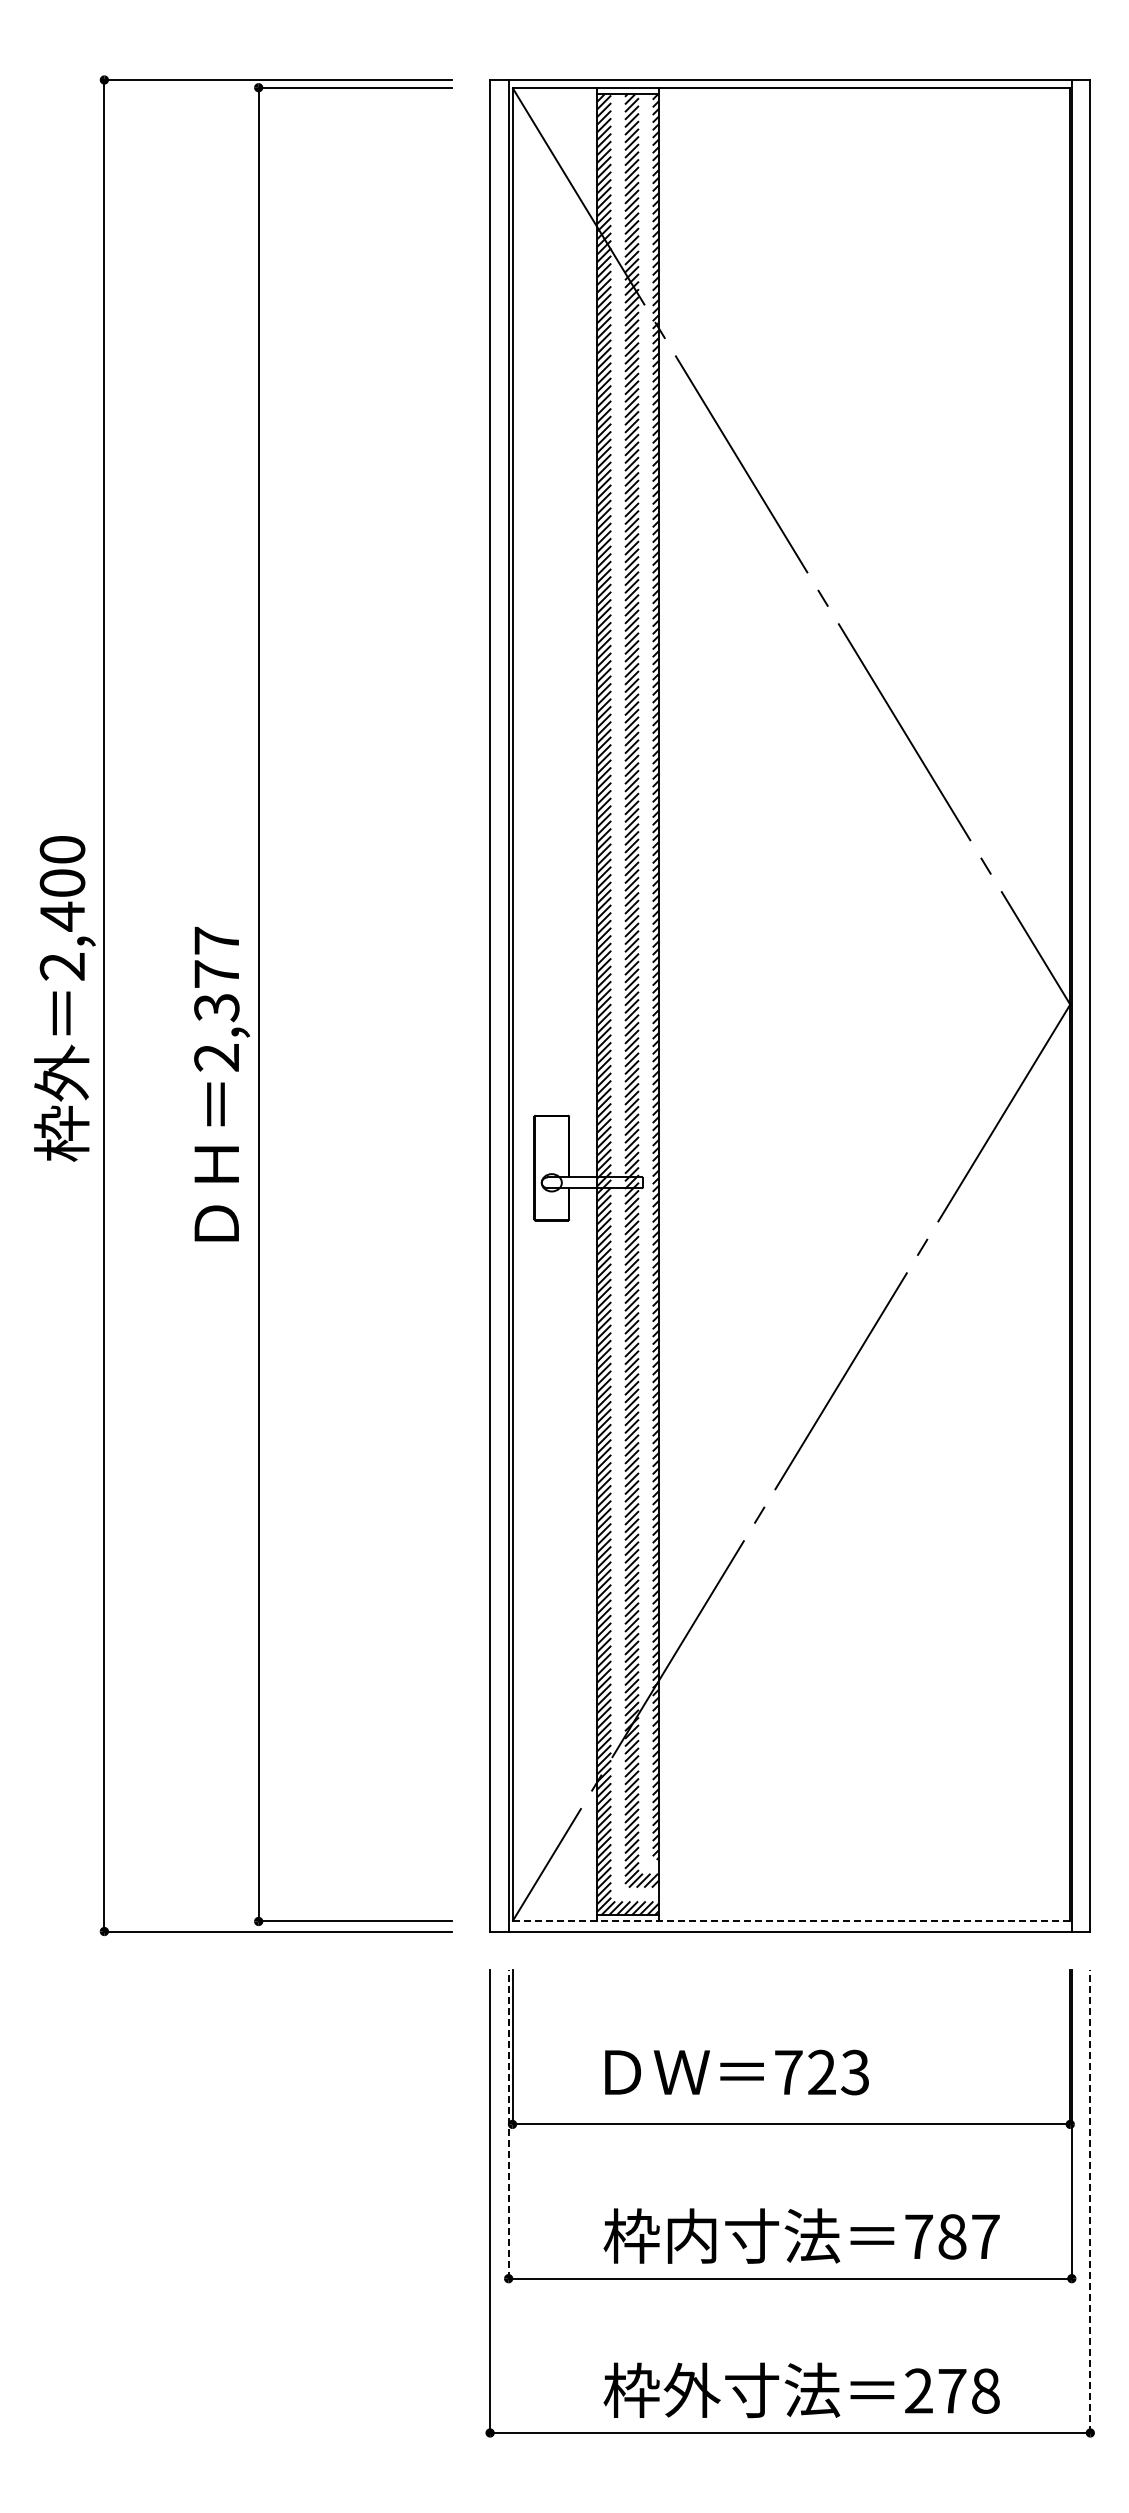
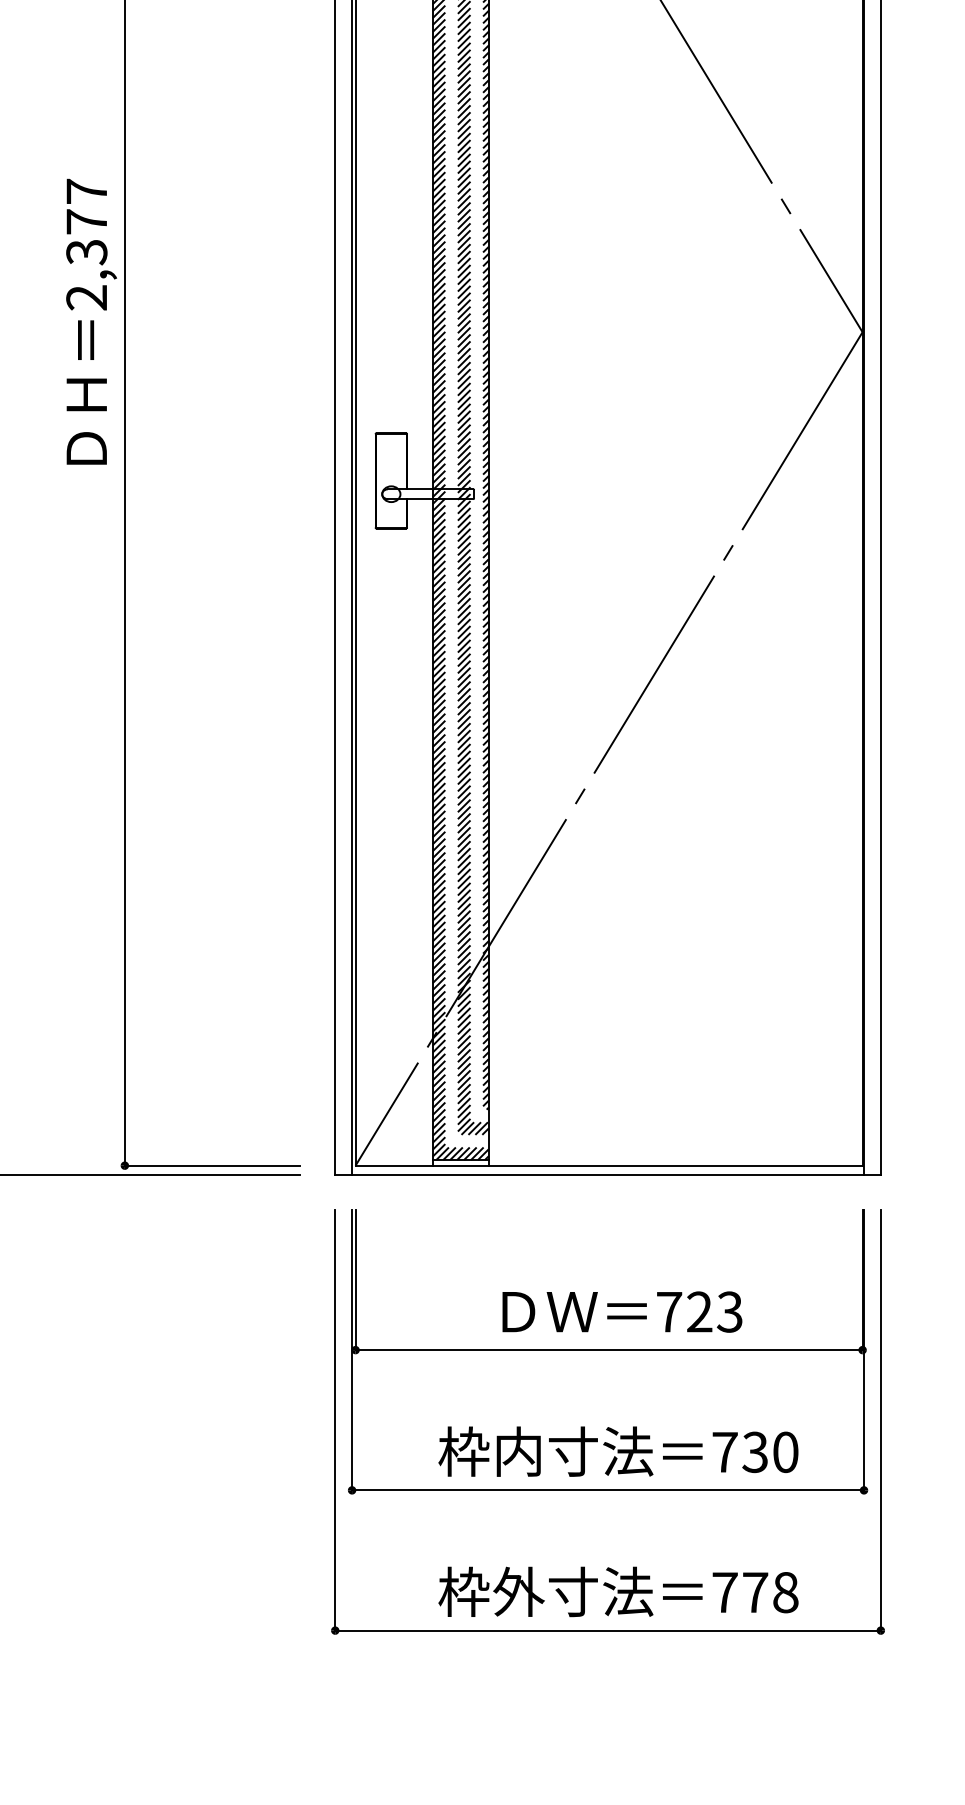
text: (222, 1084) -> (91, 322), moved
line: (791, 1921) -> (609, 1165), dashed -> solid
text: (736, 2072) -> (621, 1312), moved
line: (508, 2123) -> (351, 1349), dashed -> solid
line: (1090, 2201) -> (880, 1420), dashed -> solid
text: (968, 2236) -> (770, 1452), 787 -> 730
text: (918, 2390) -> (724, 1592), 278 -> 778

